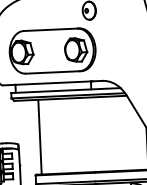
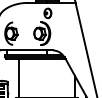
line: (51, 29) -> (27, 22), removed
line: (53, 71) -> (27, 44), removed

